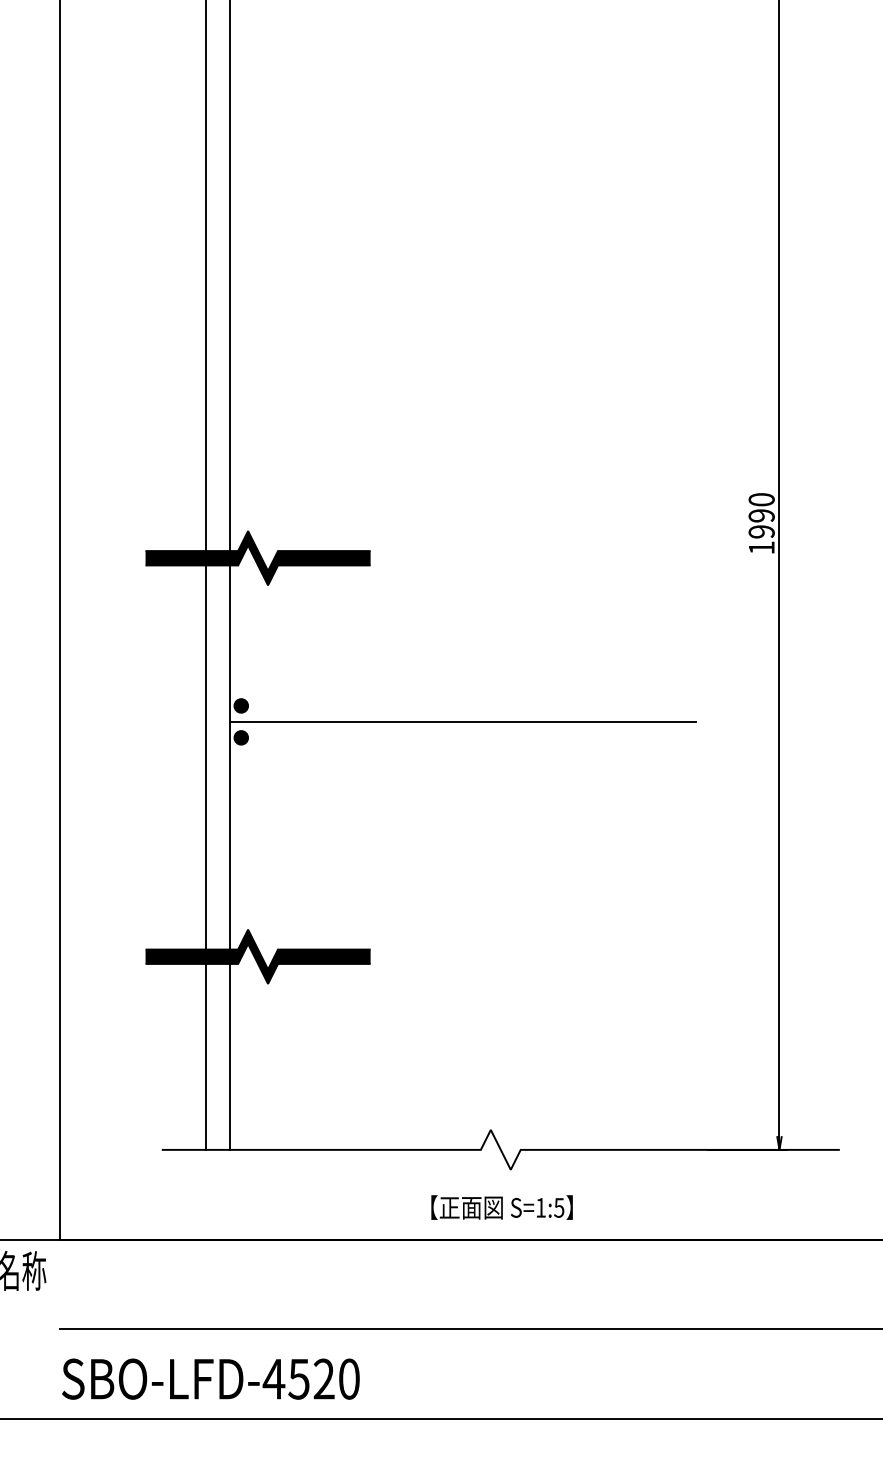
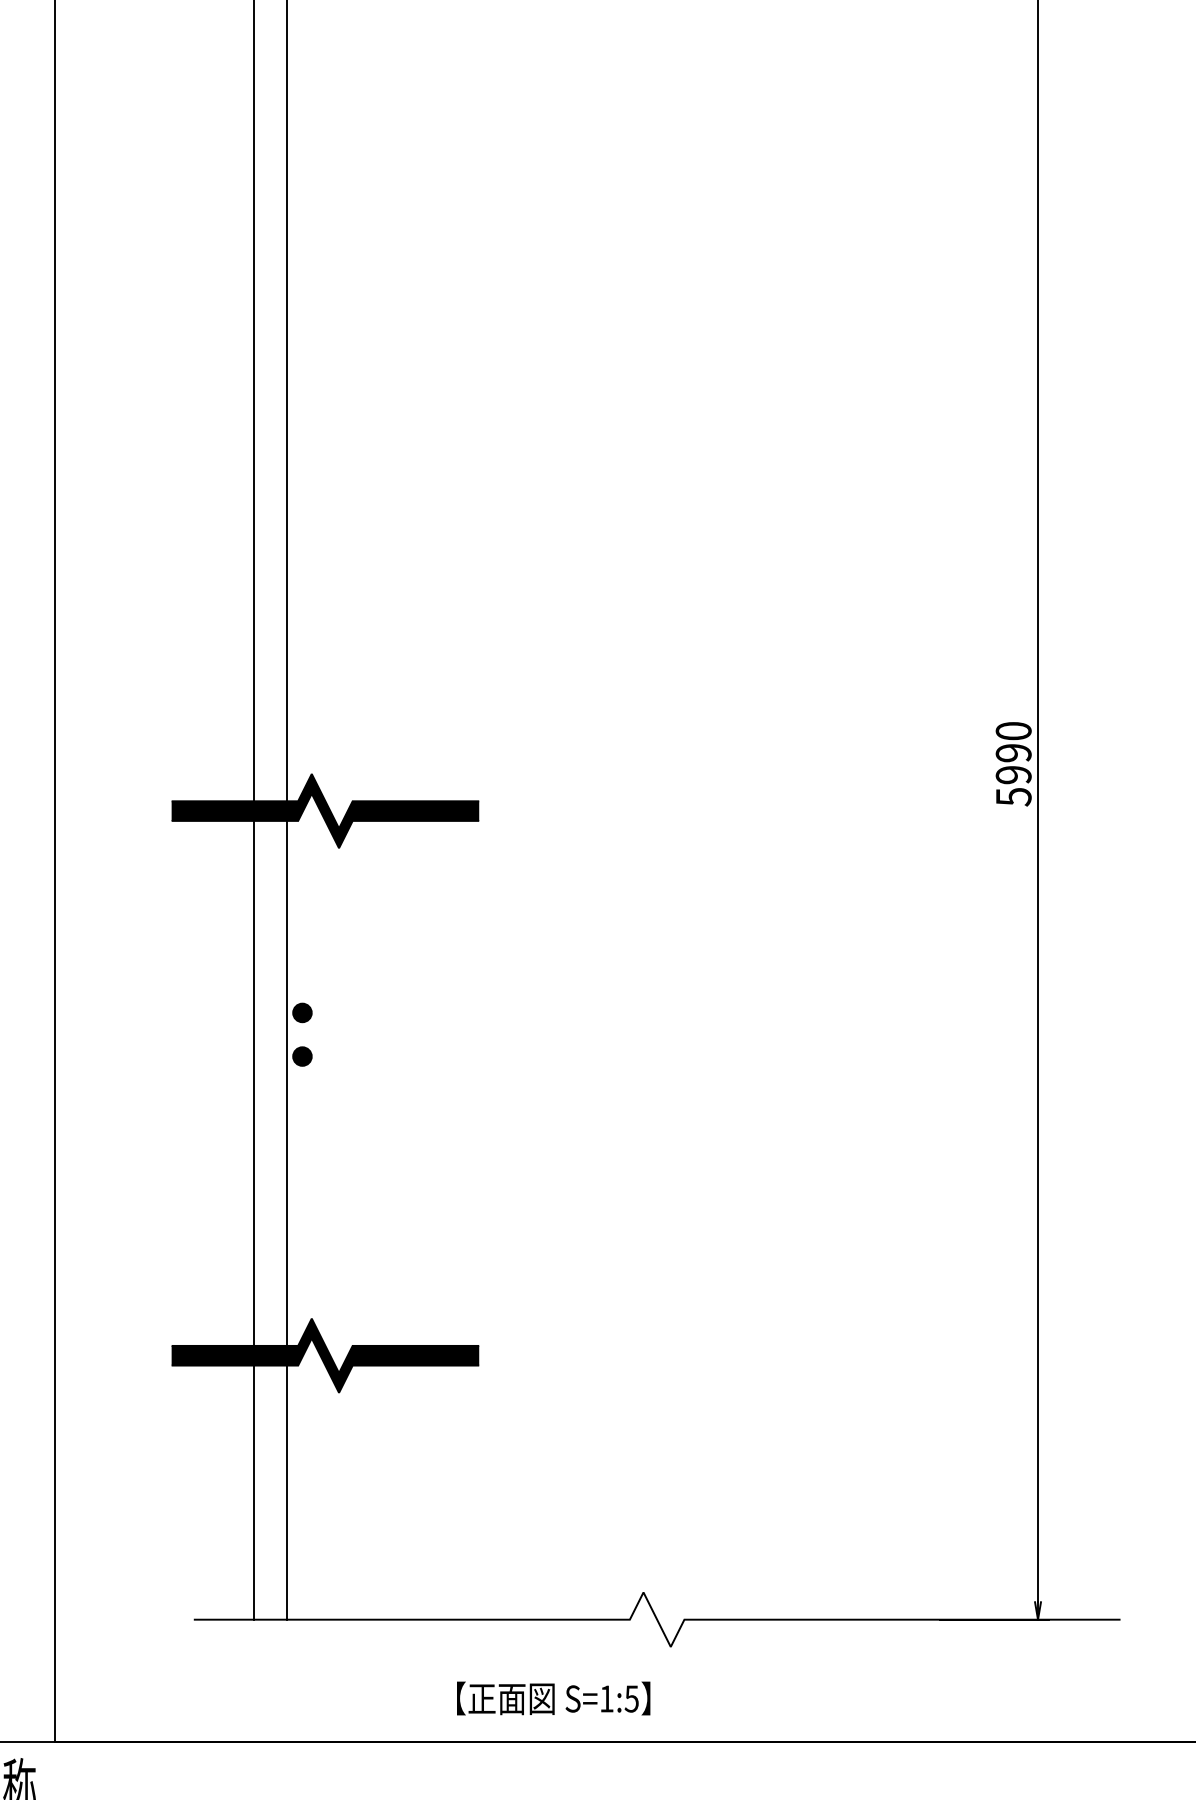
text: (761, 547) -> (1013, 796), 1990 -> 5990
line: (463, 721) -> (606, 1034), removed
text: (501, 1207) -> (552, 1698), moved

